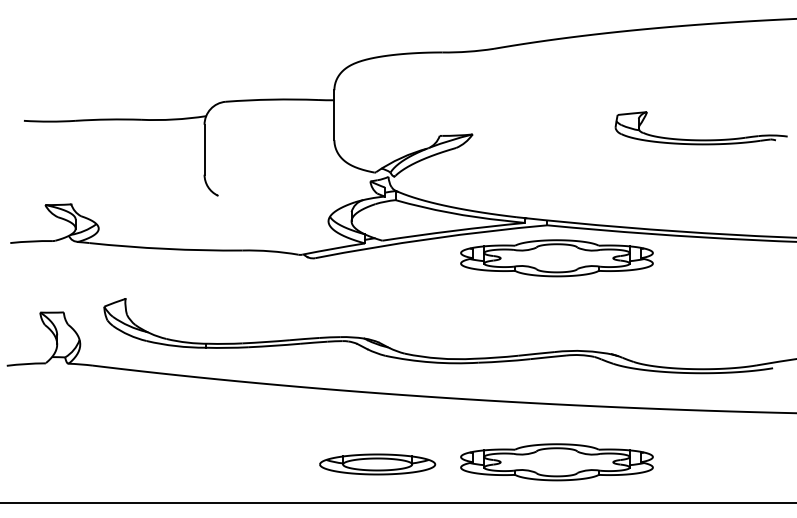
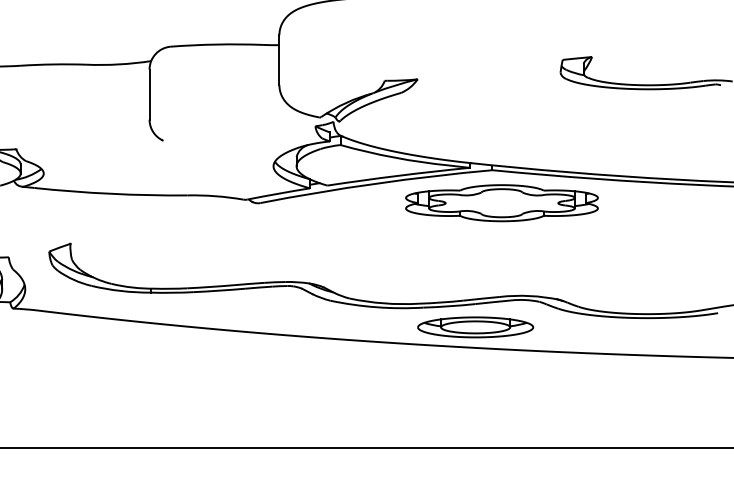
part: (556, 462) -> (501, 407), removed
part: (377, 464) -> (475, 327), moved

